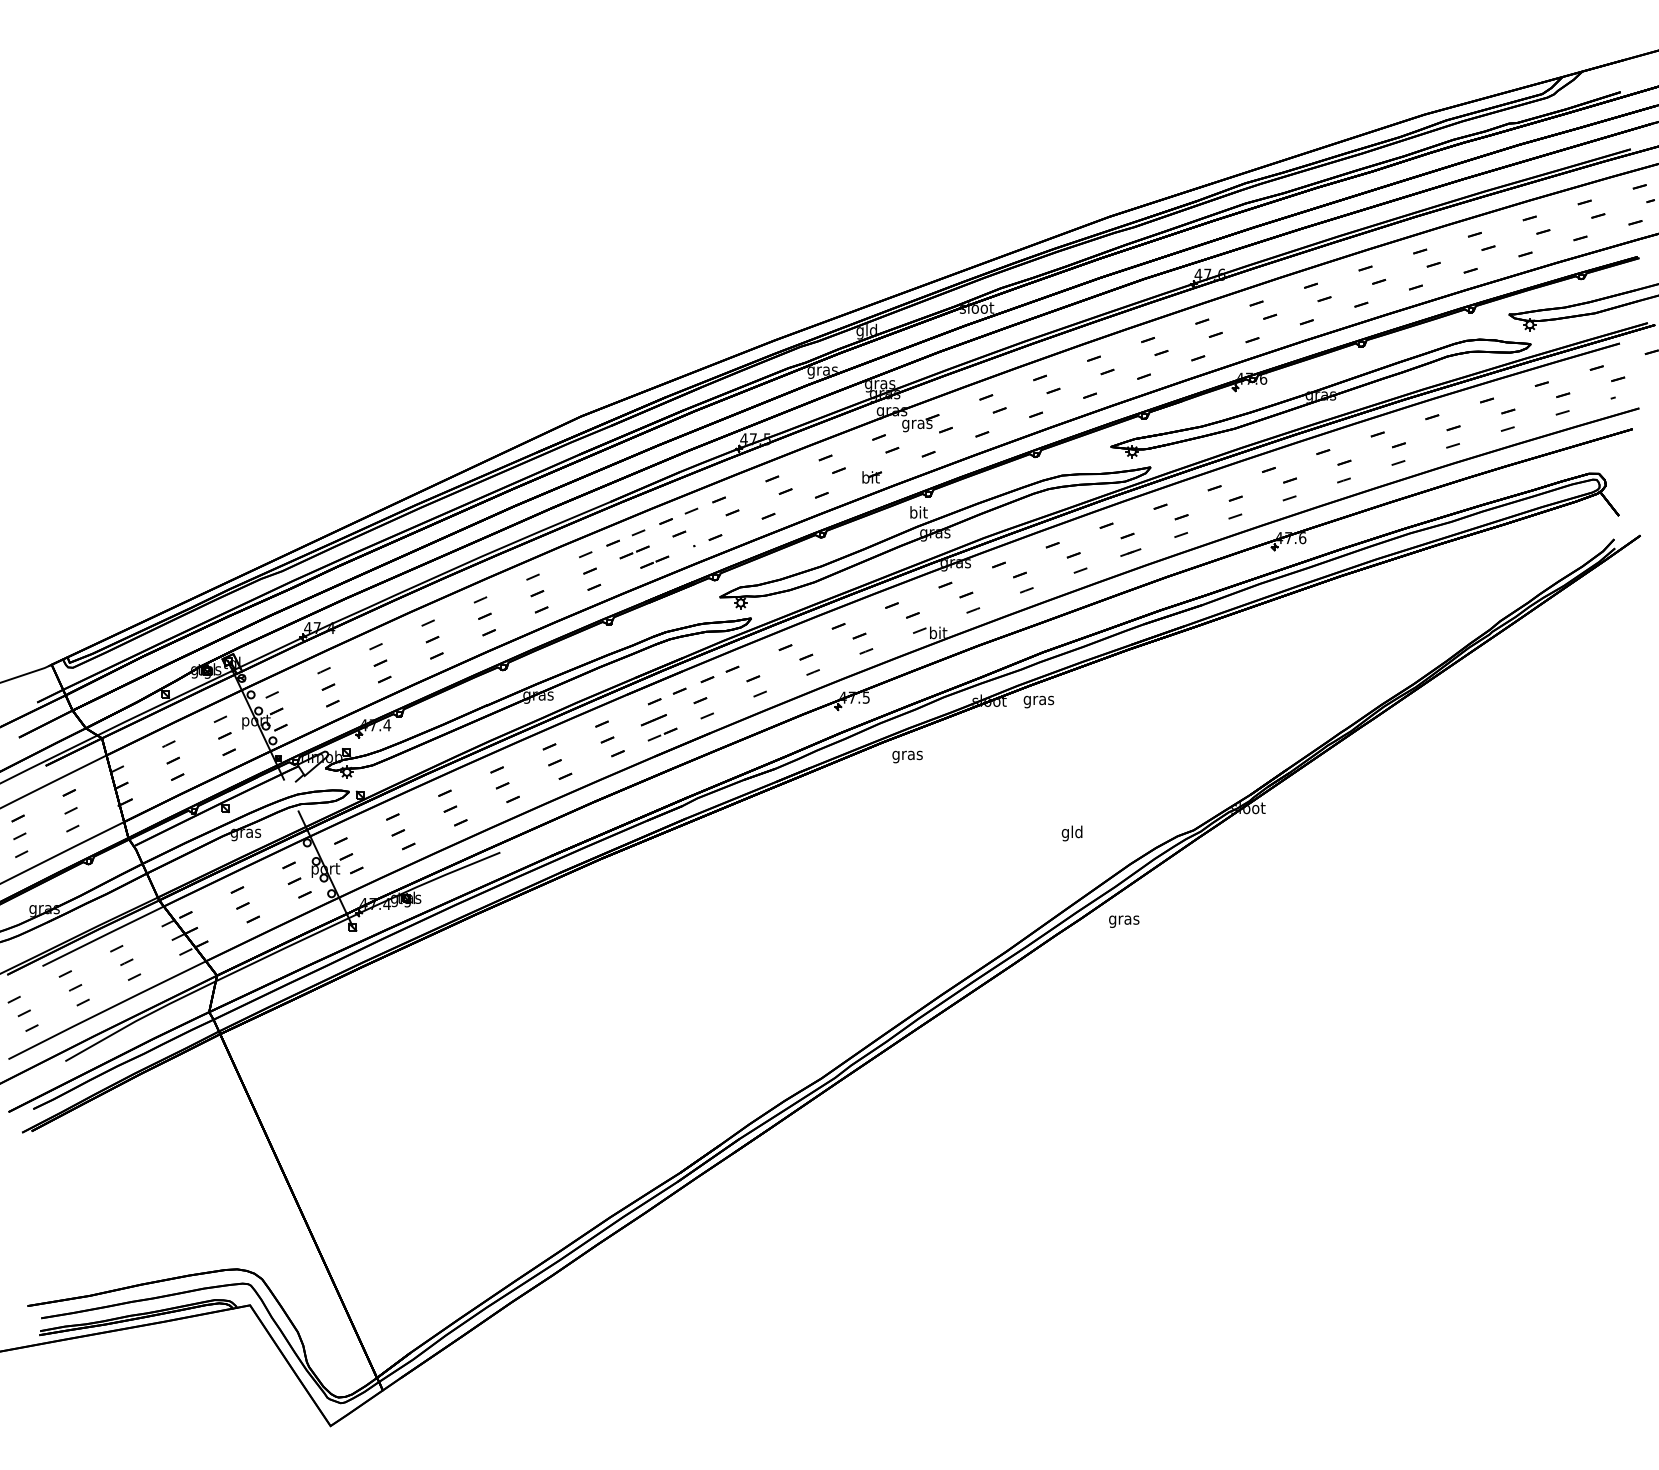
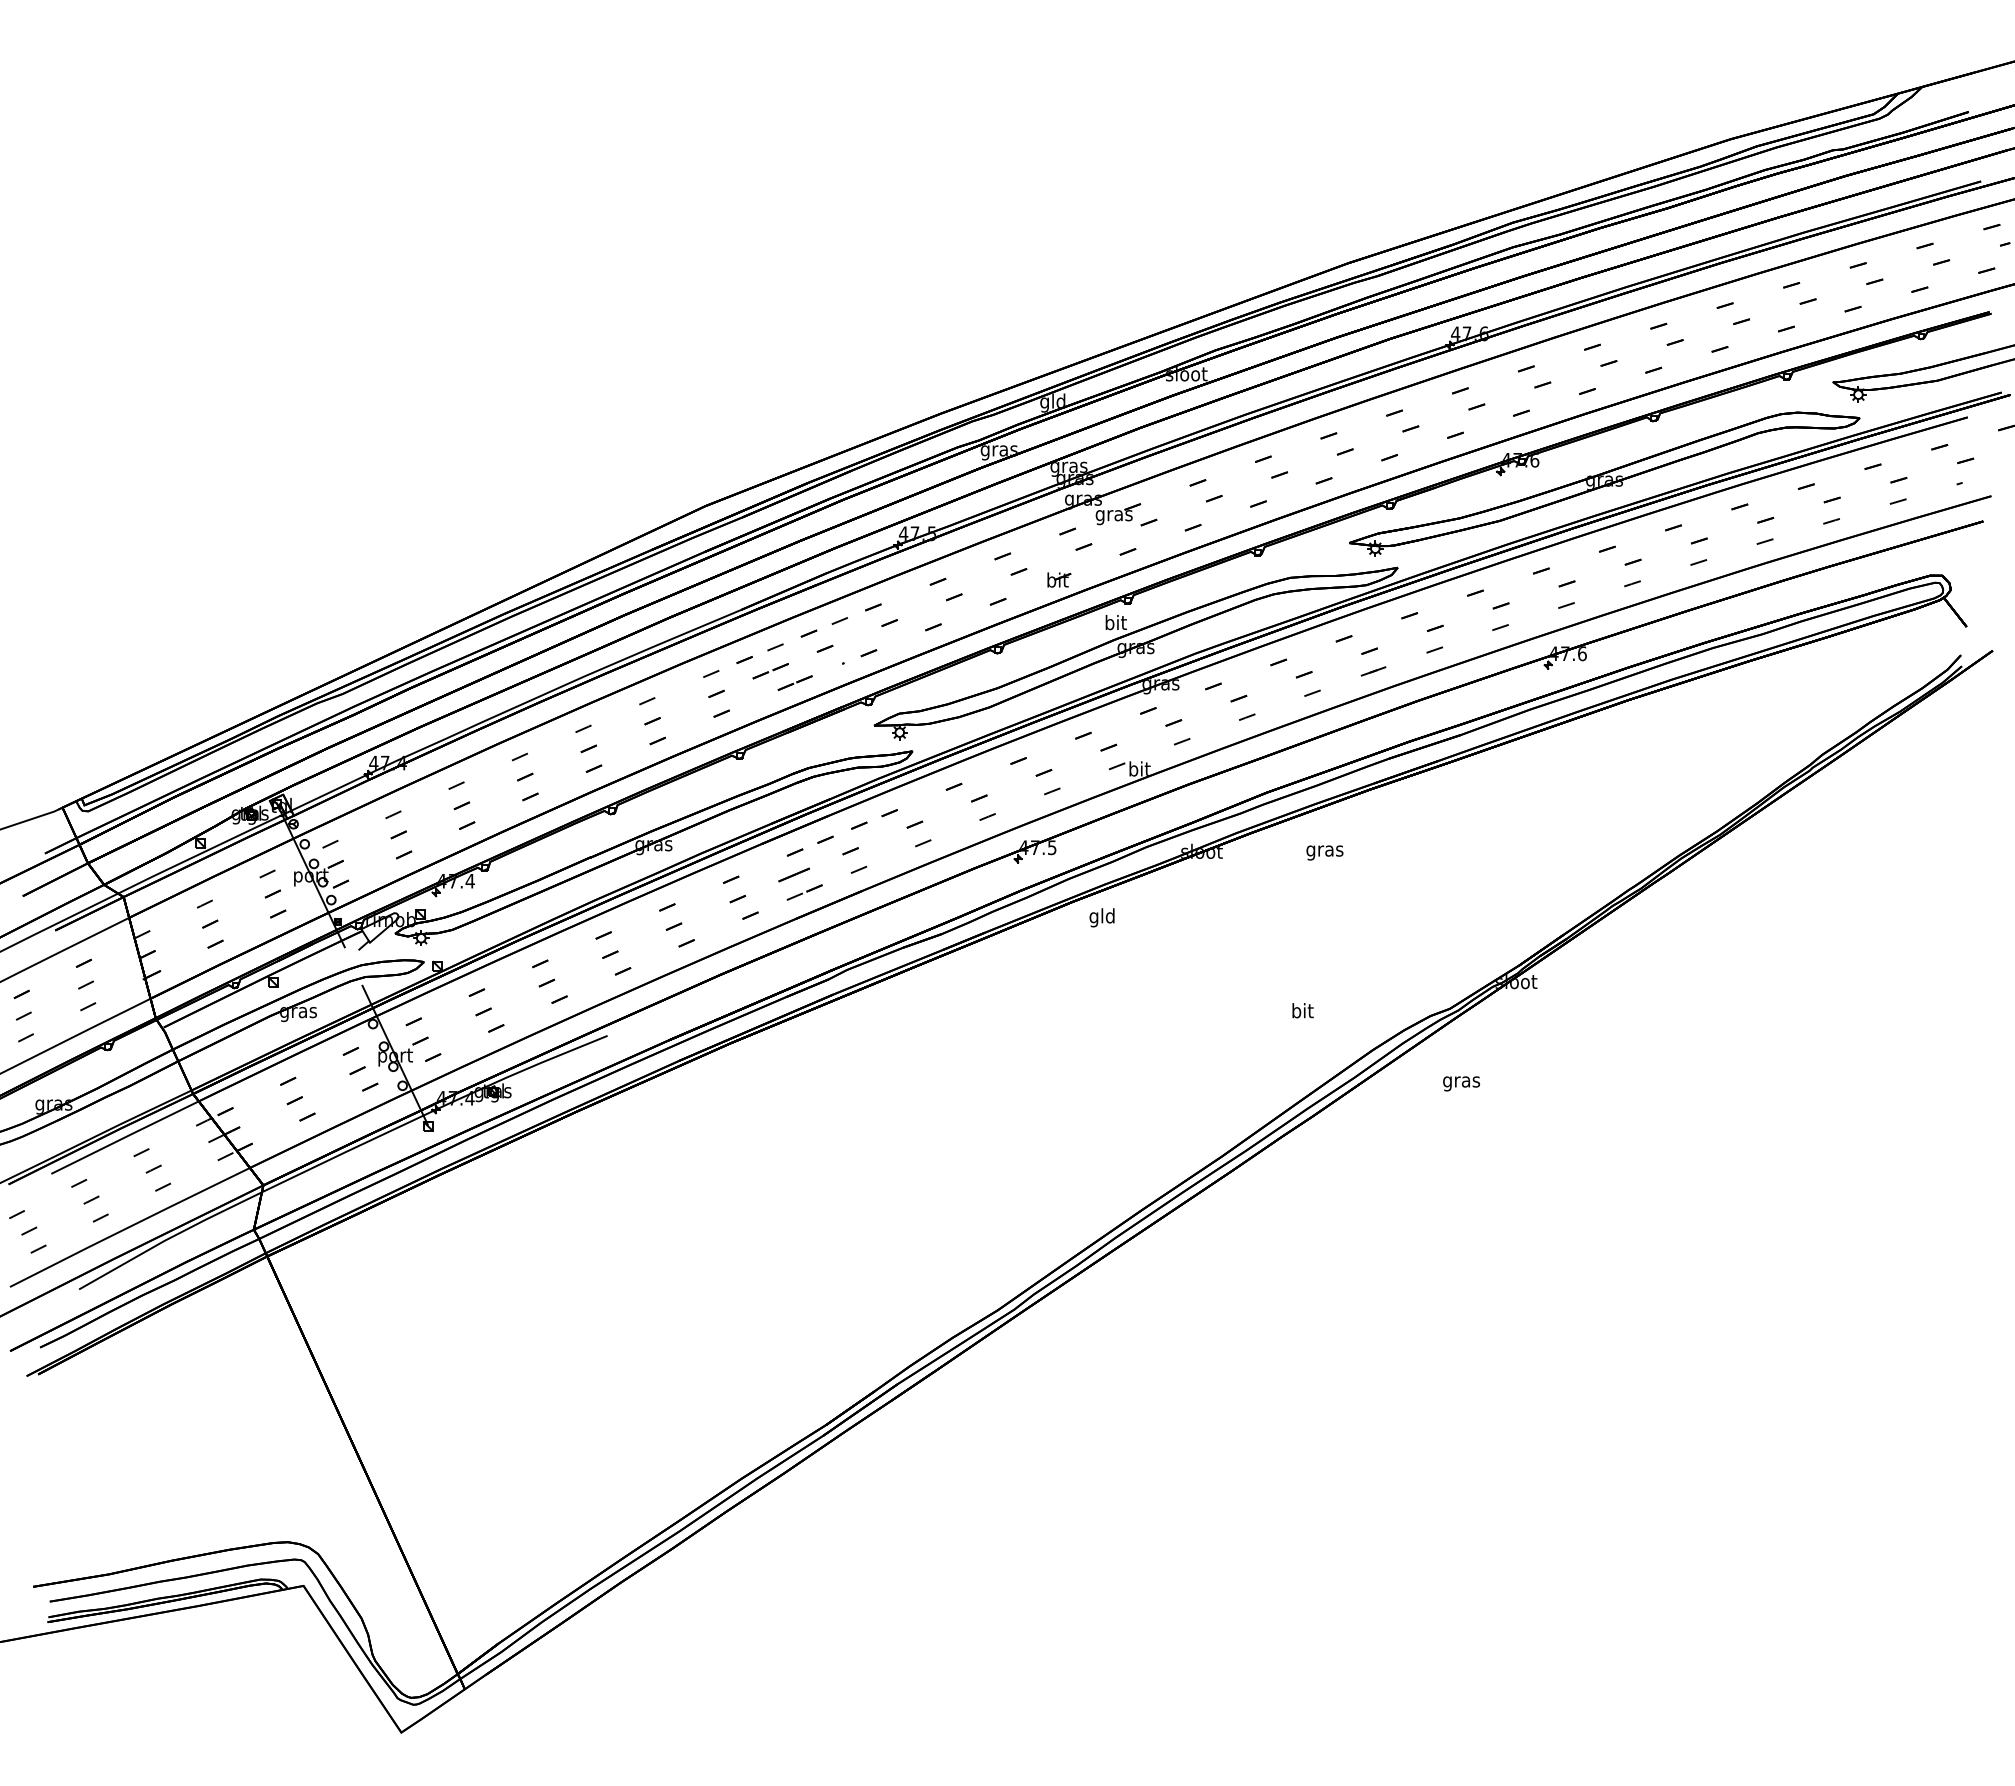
text: (1038, 701) -> (1324, 852), moved
text: (906, 755) -> (1101, 917), gras -> gld
text: (1071, 833) -> (1301, 1012), gld -> bit
text: (1124, 921) -> (1461, 1083), moved

